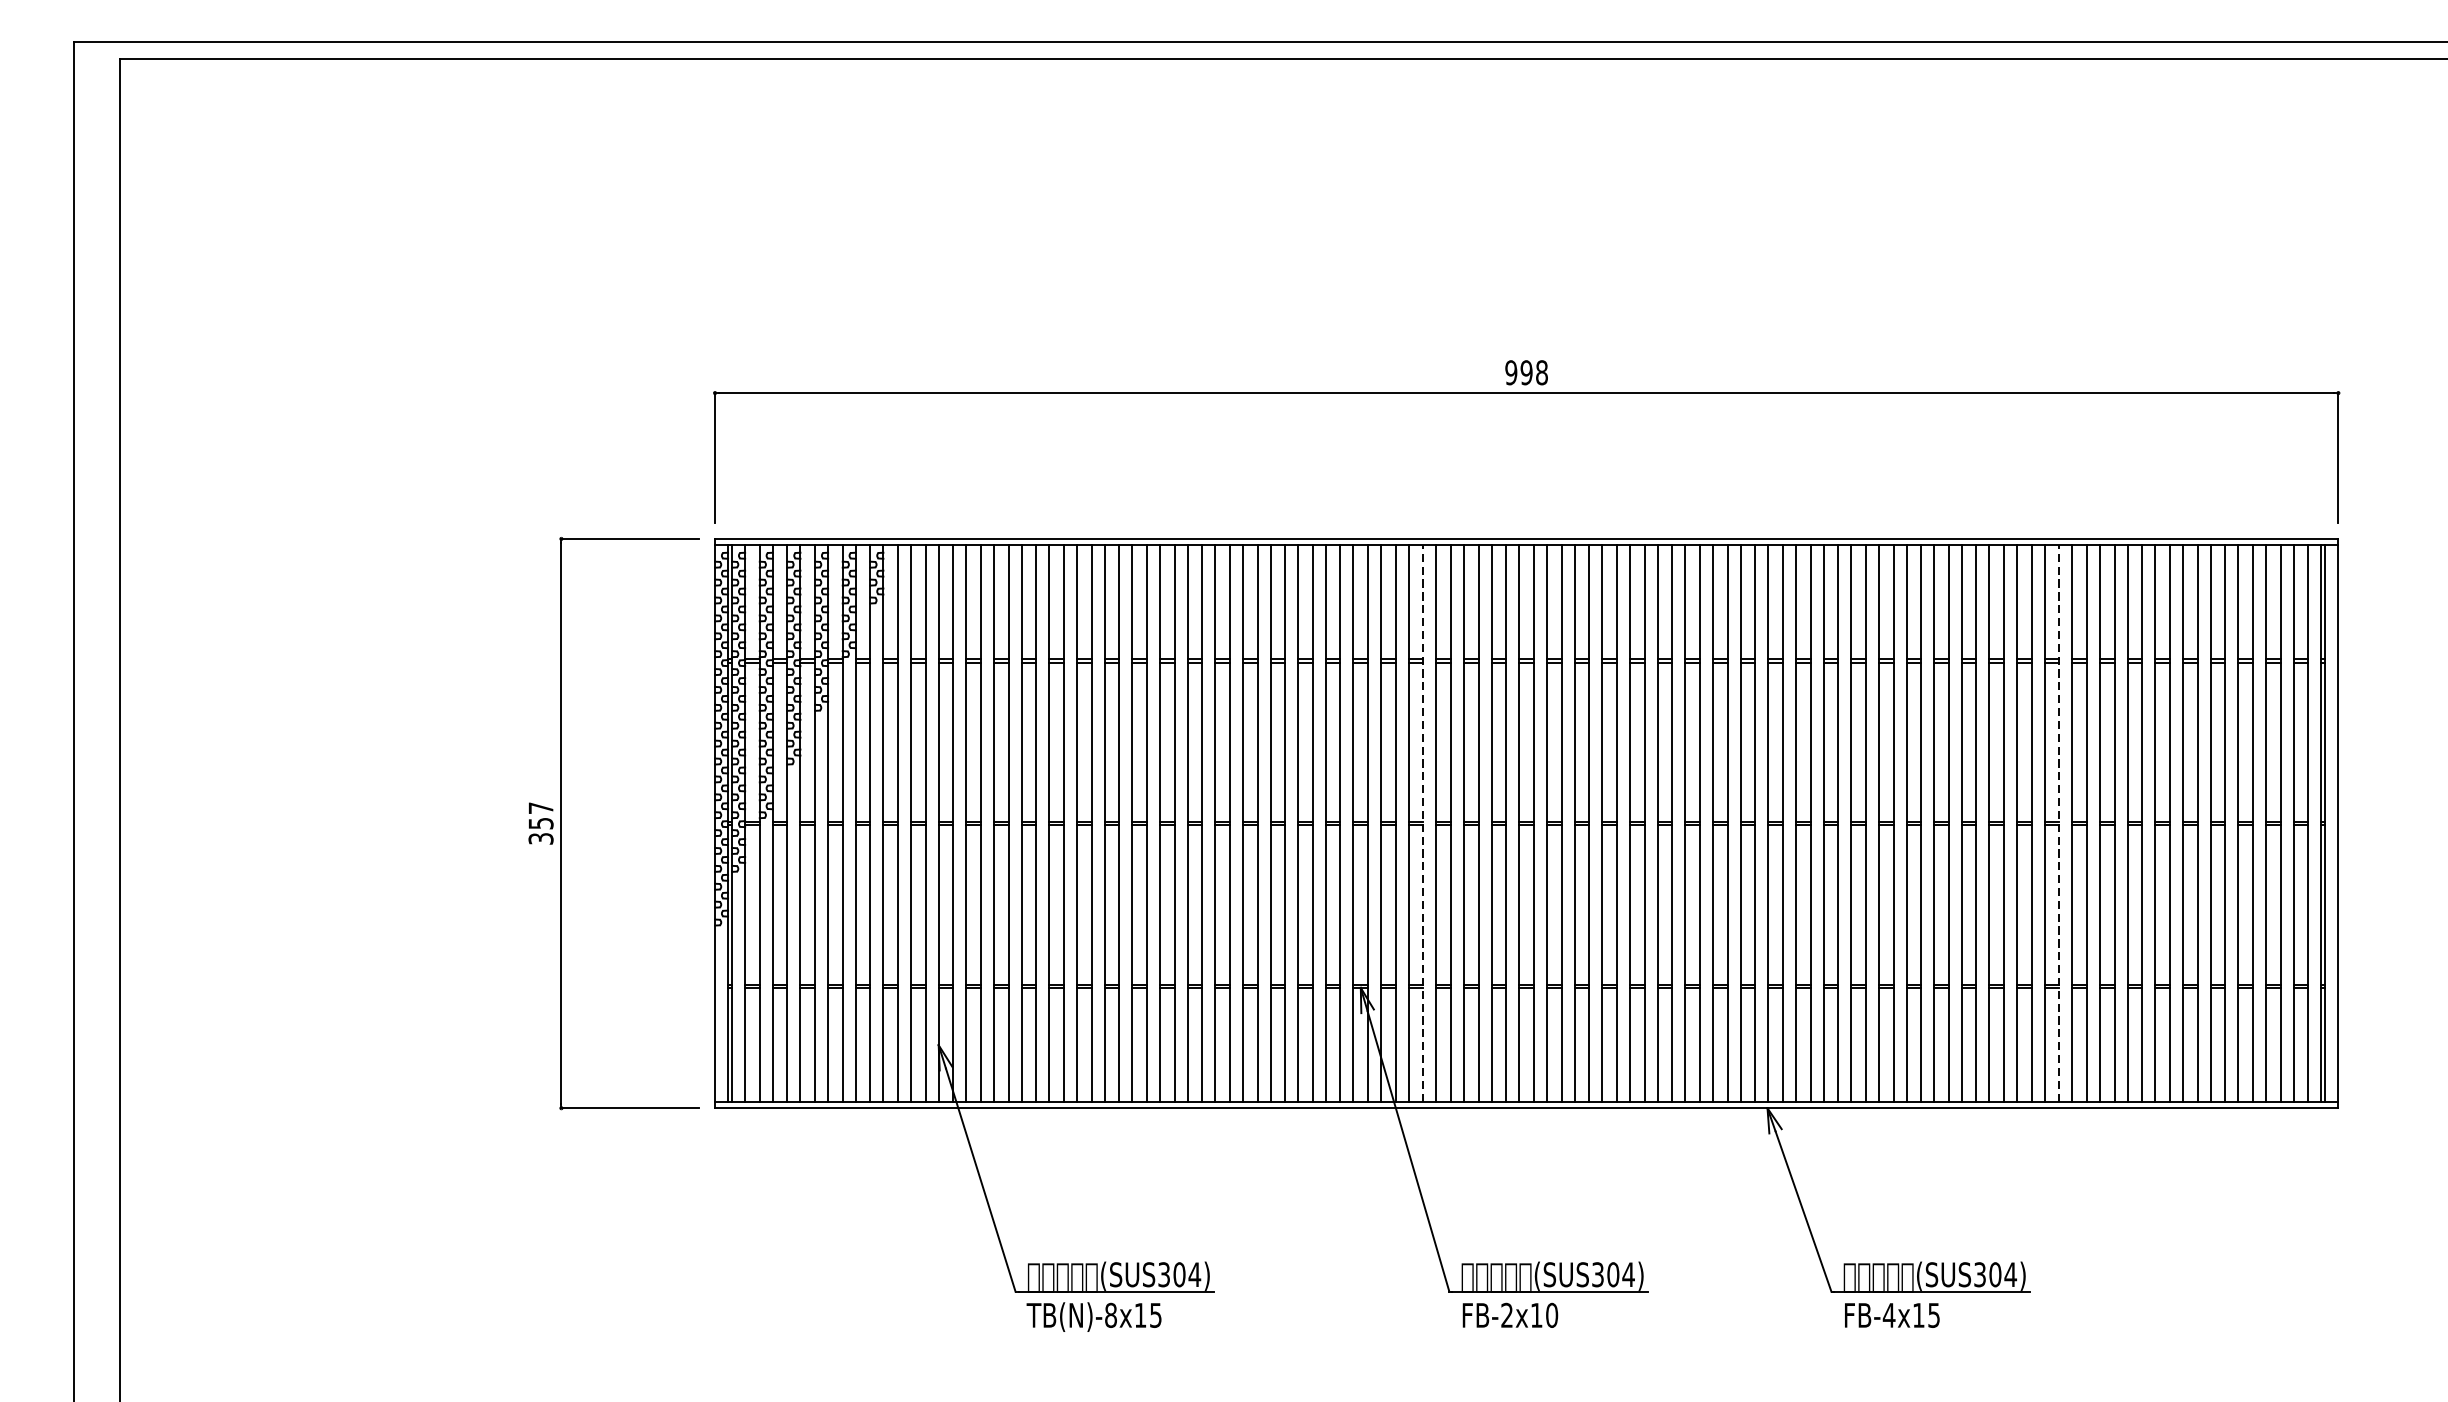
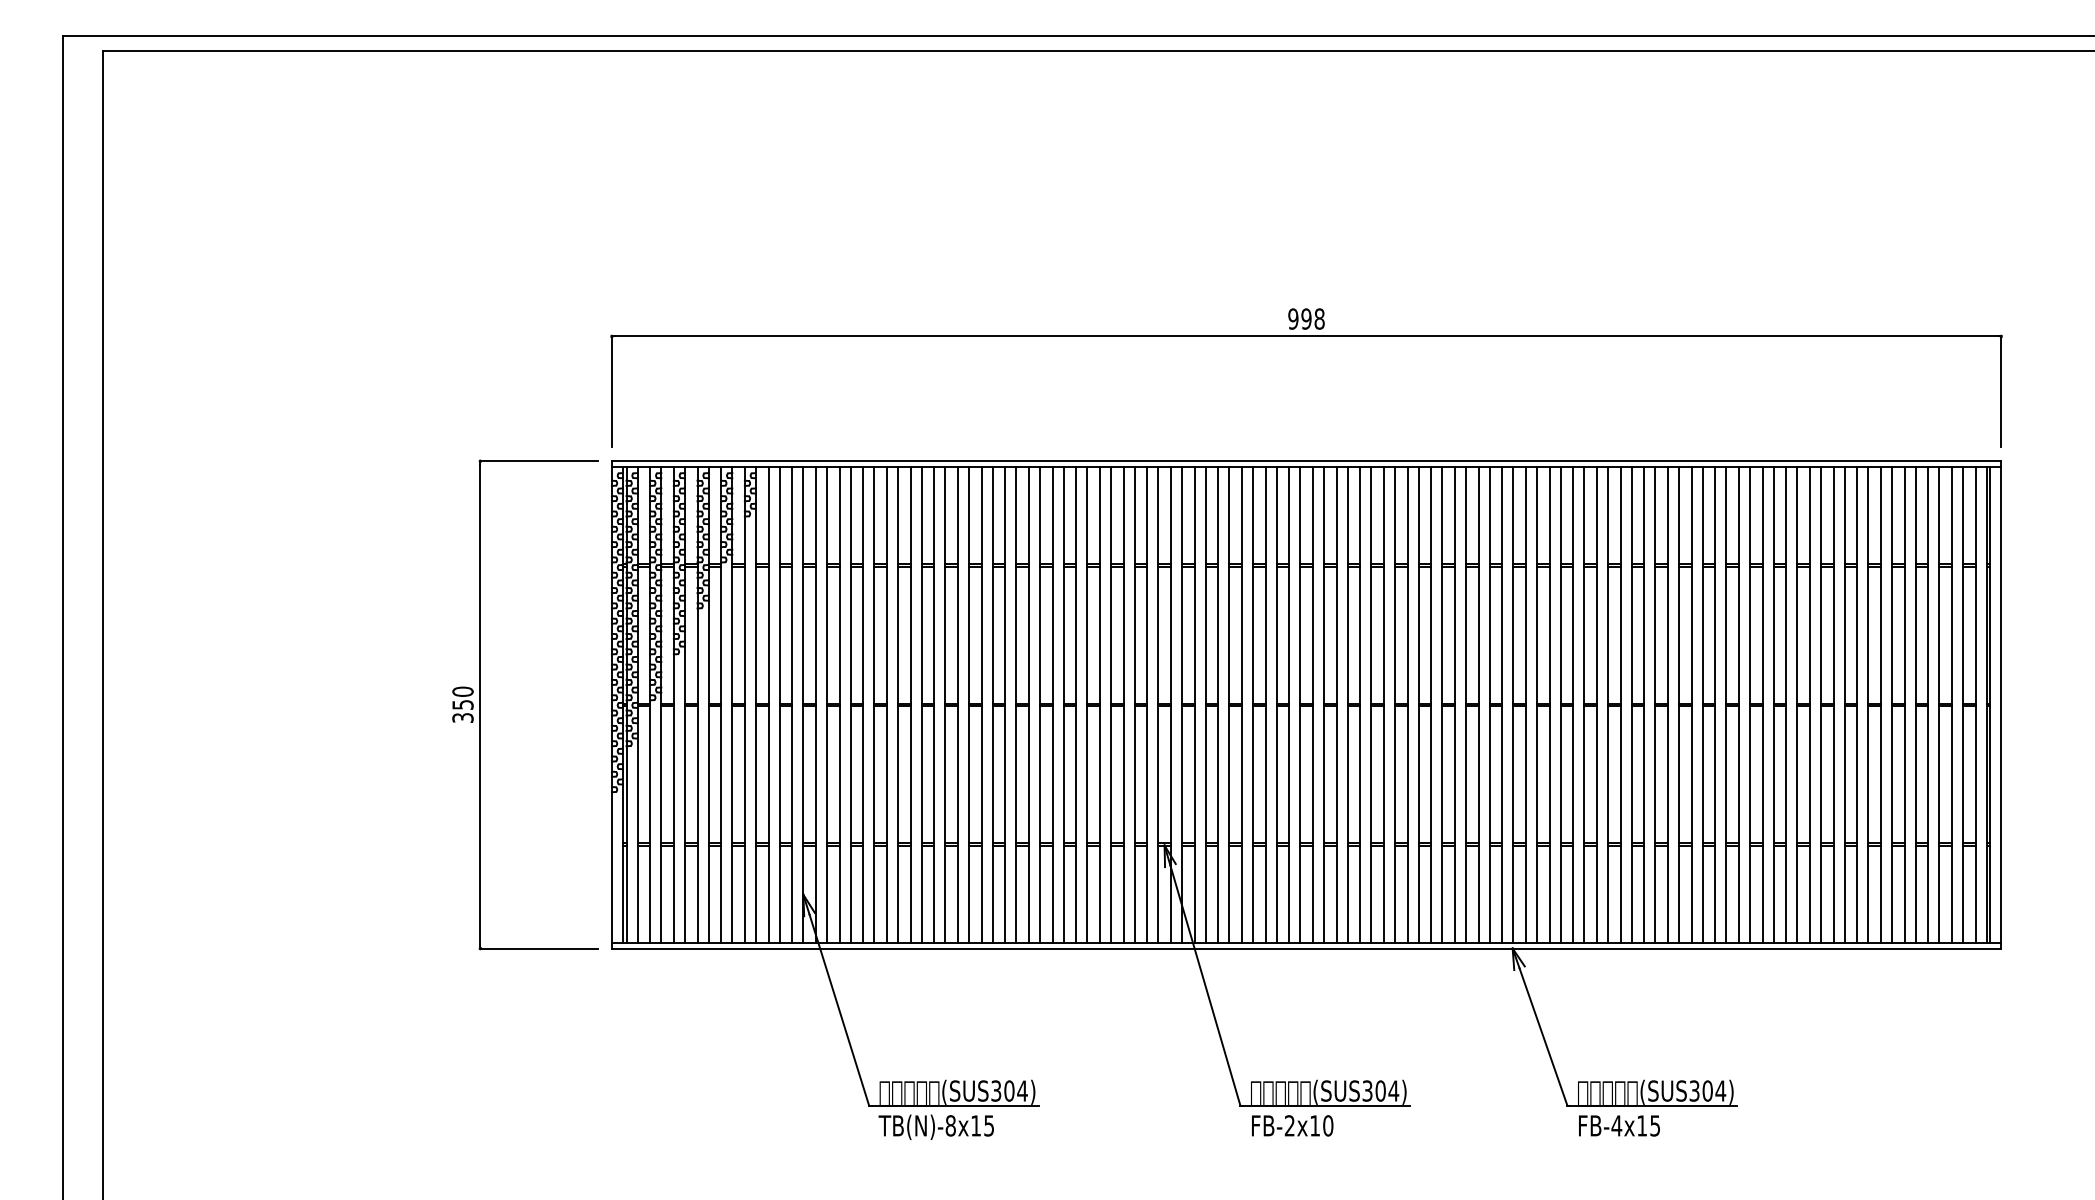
text: (540, 807) -> (462, 691), 357 -> 350
line: (1423, 823) -> (1218, 704), dashed -> solid
line: (2059, 823) -> (1762, 704), dashed -> solid

